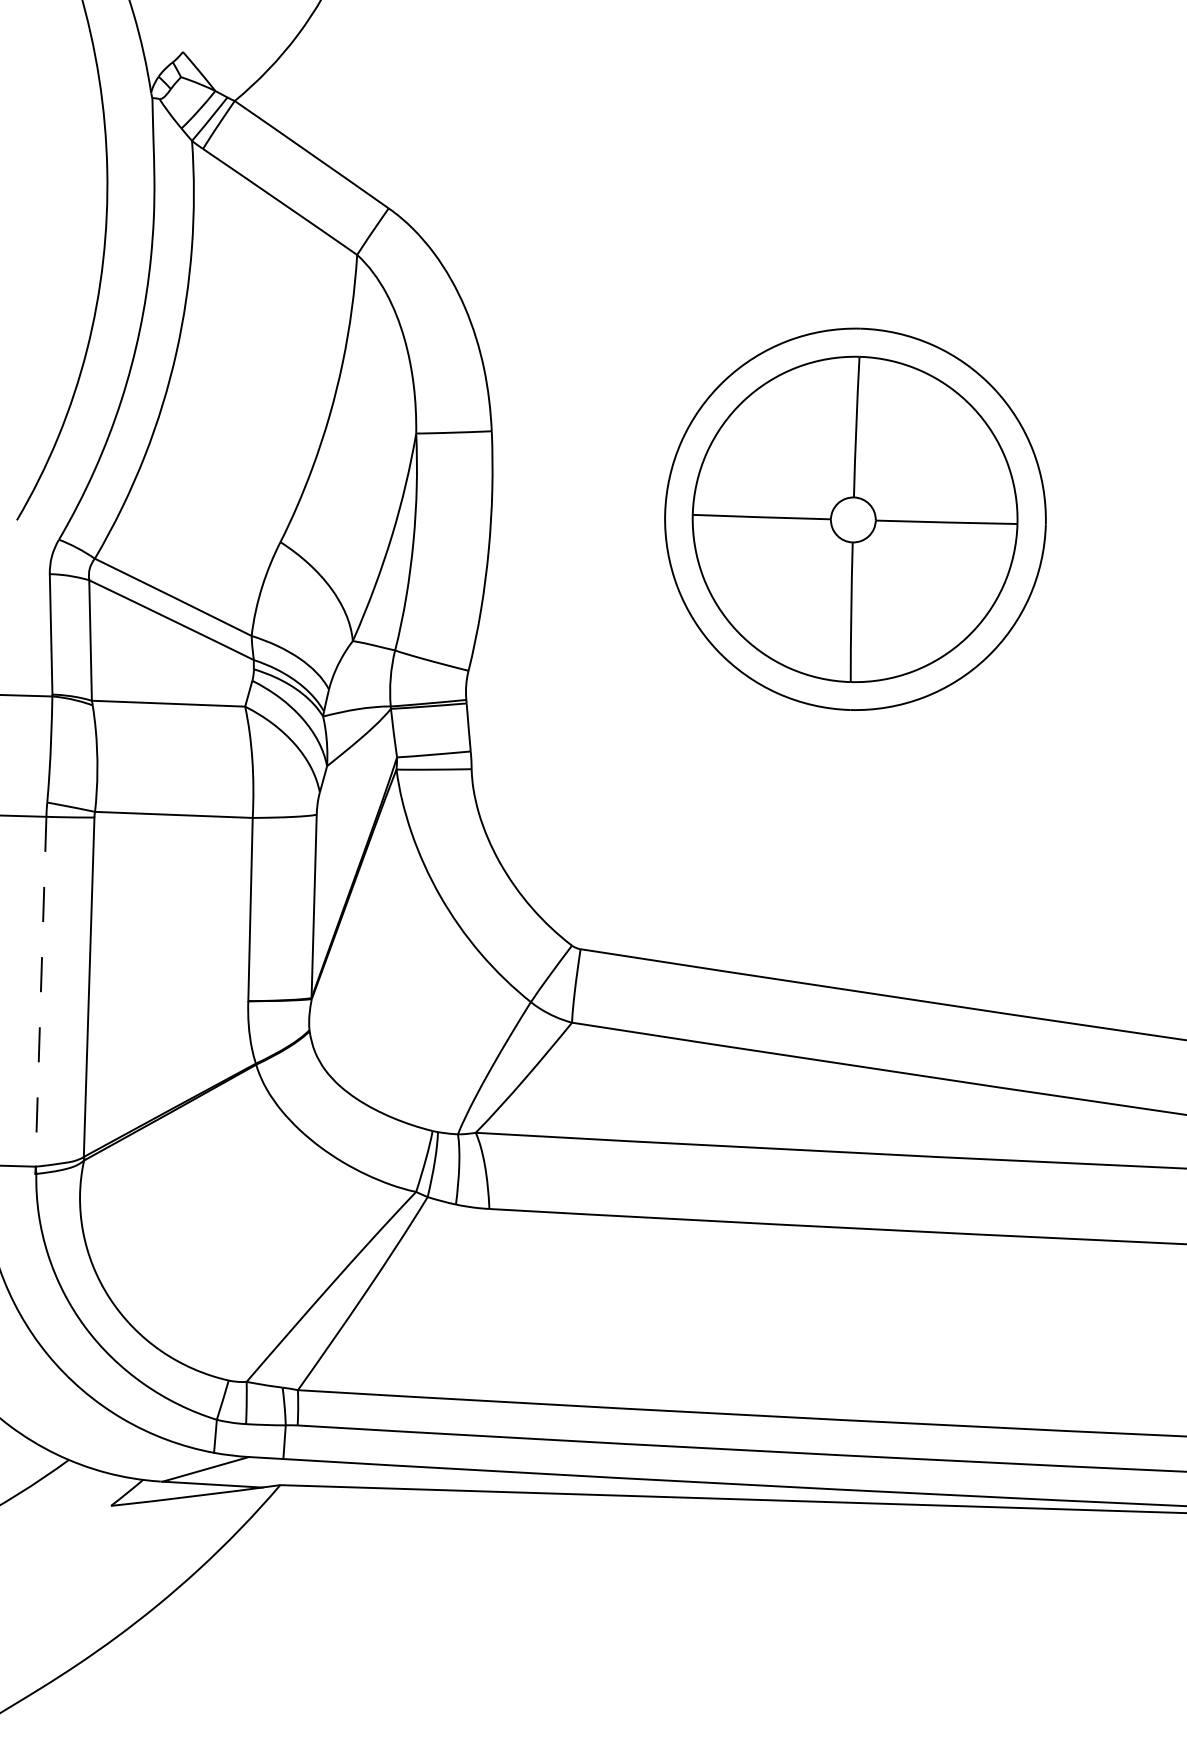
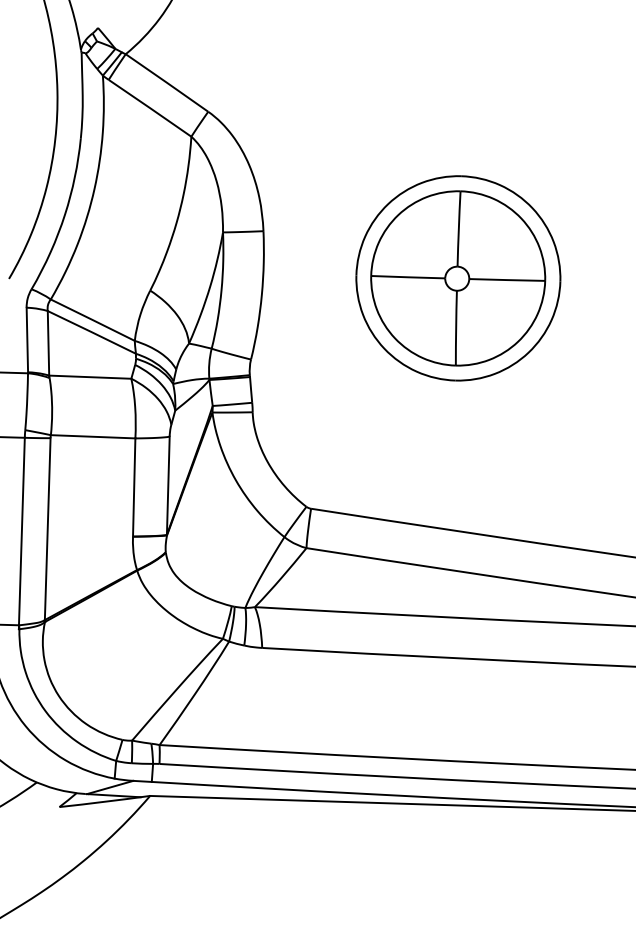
line: (40, 991) -> (21, 531), dashed -> solid

